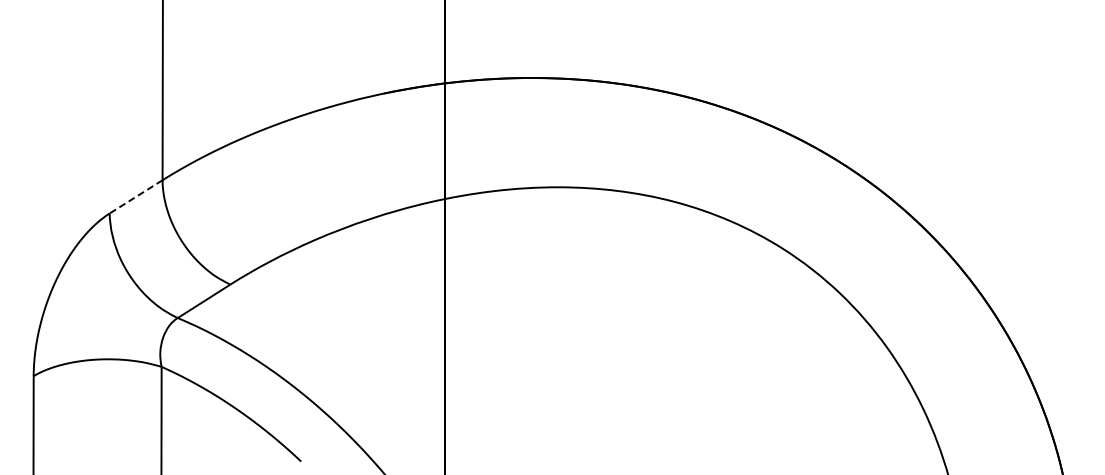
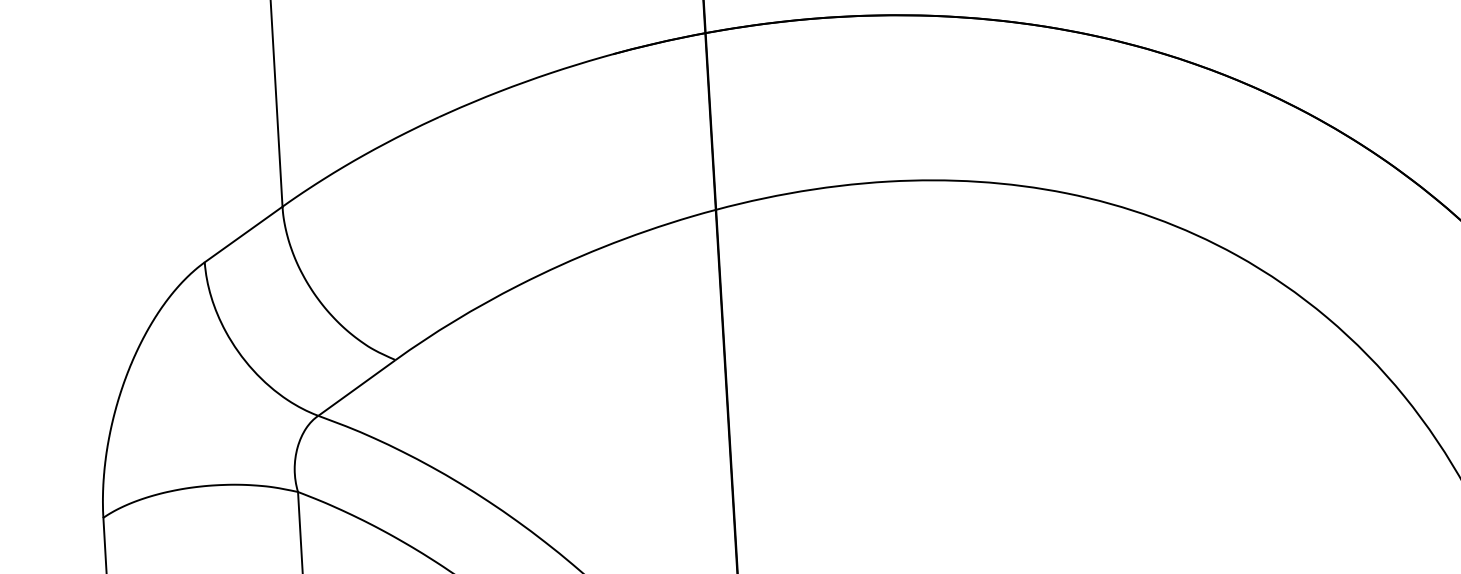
line: (135, 197) -> (242, 235), dashed -> solid

